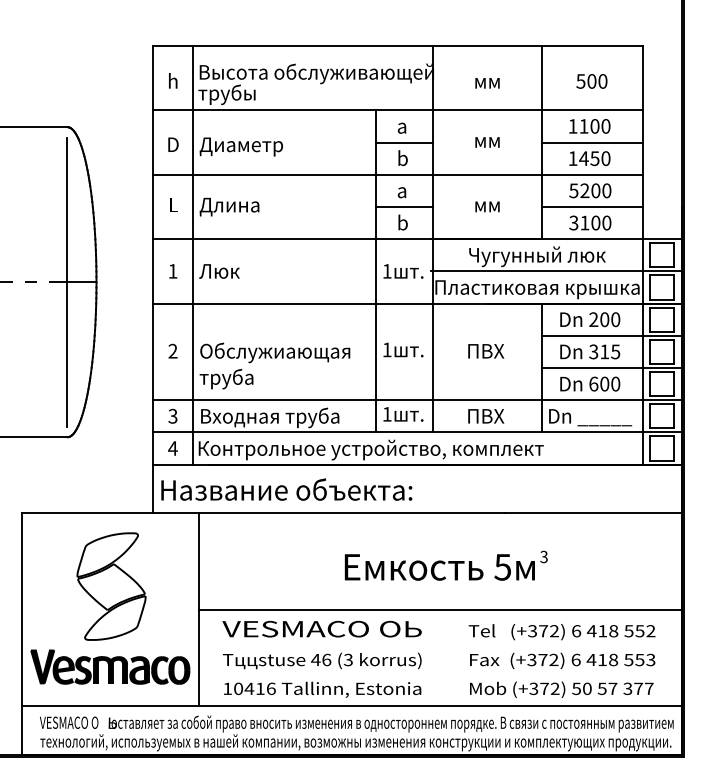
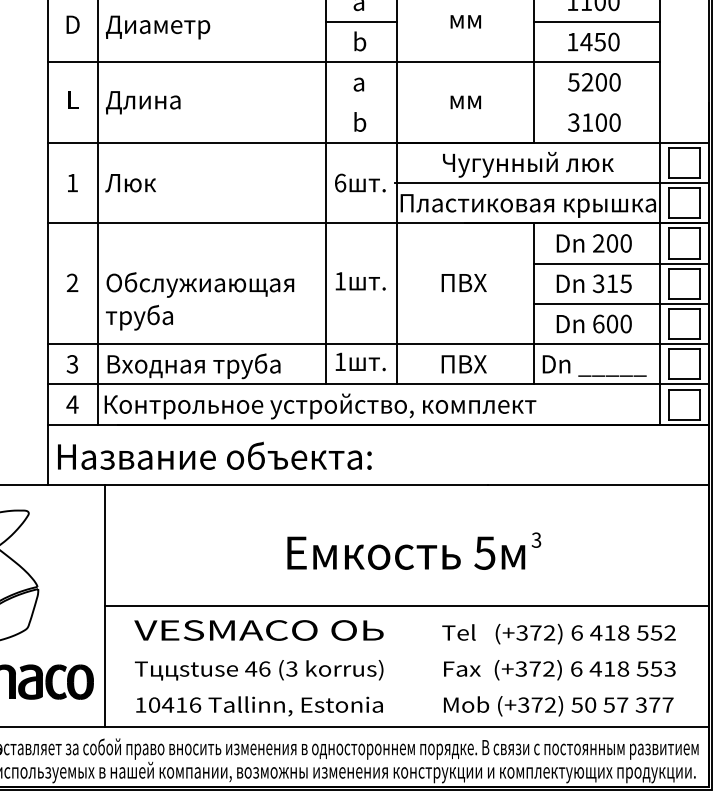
line: (403, 206) -> (360, 101), removed
line: (592, 206) -> (597, 101), removed
text: (387, 270) -> (340, 181), 1 -> 6

